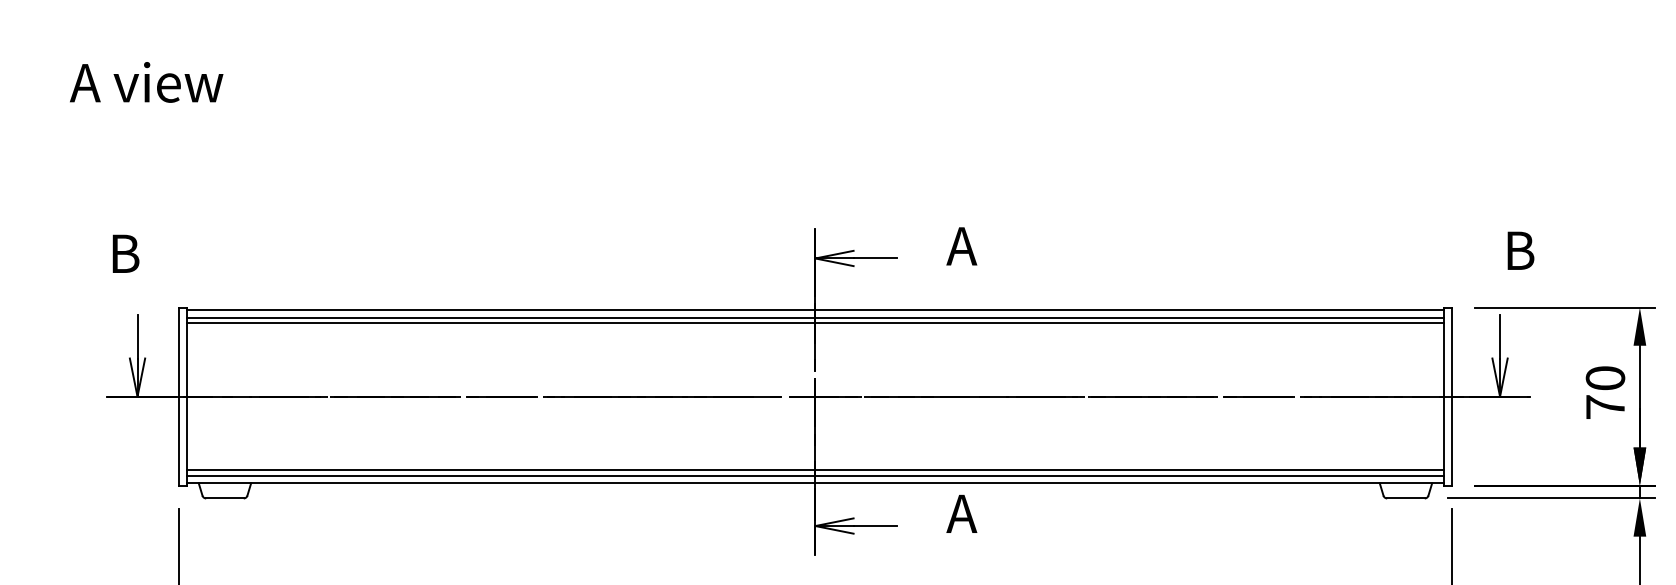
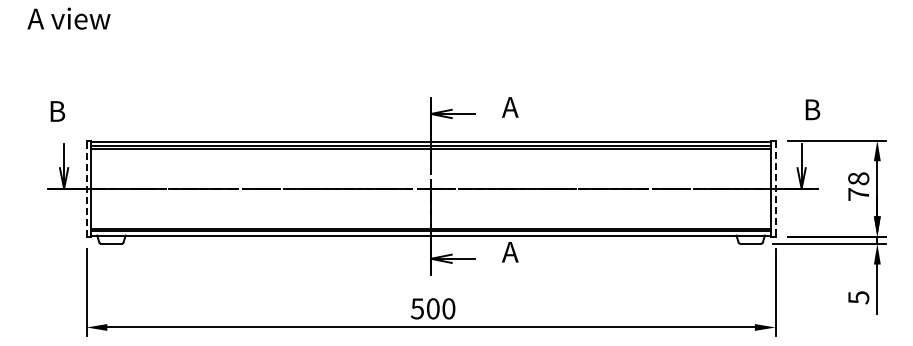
text: (1605, 377) -> (858, 178), 70 -> 78
line: (178, 396) -> (86, 188), solid -> dashed
line: (1451, 398) -> (775, 189), solid -> dashed

